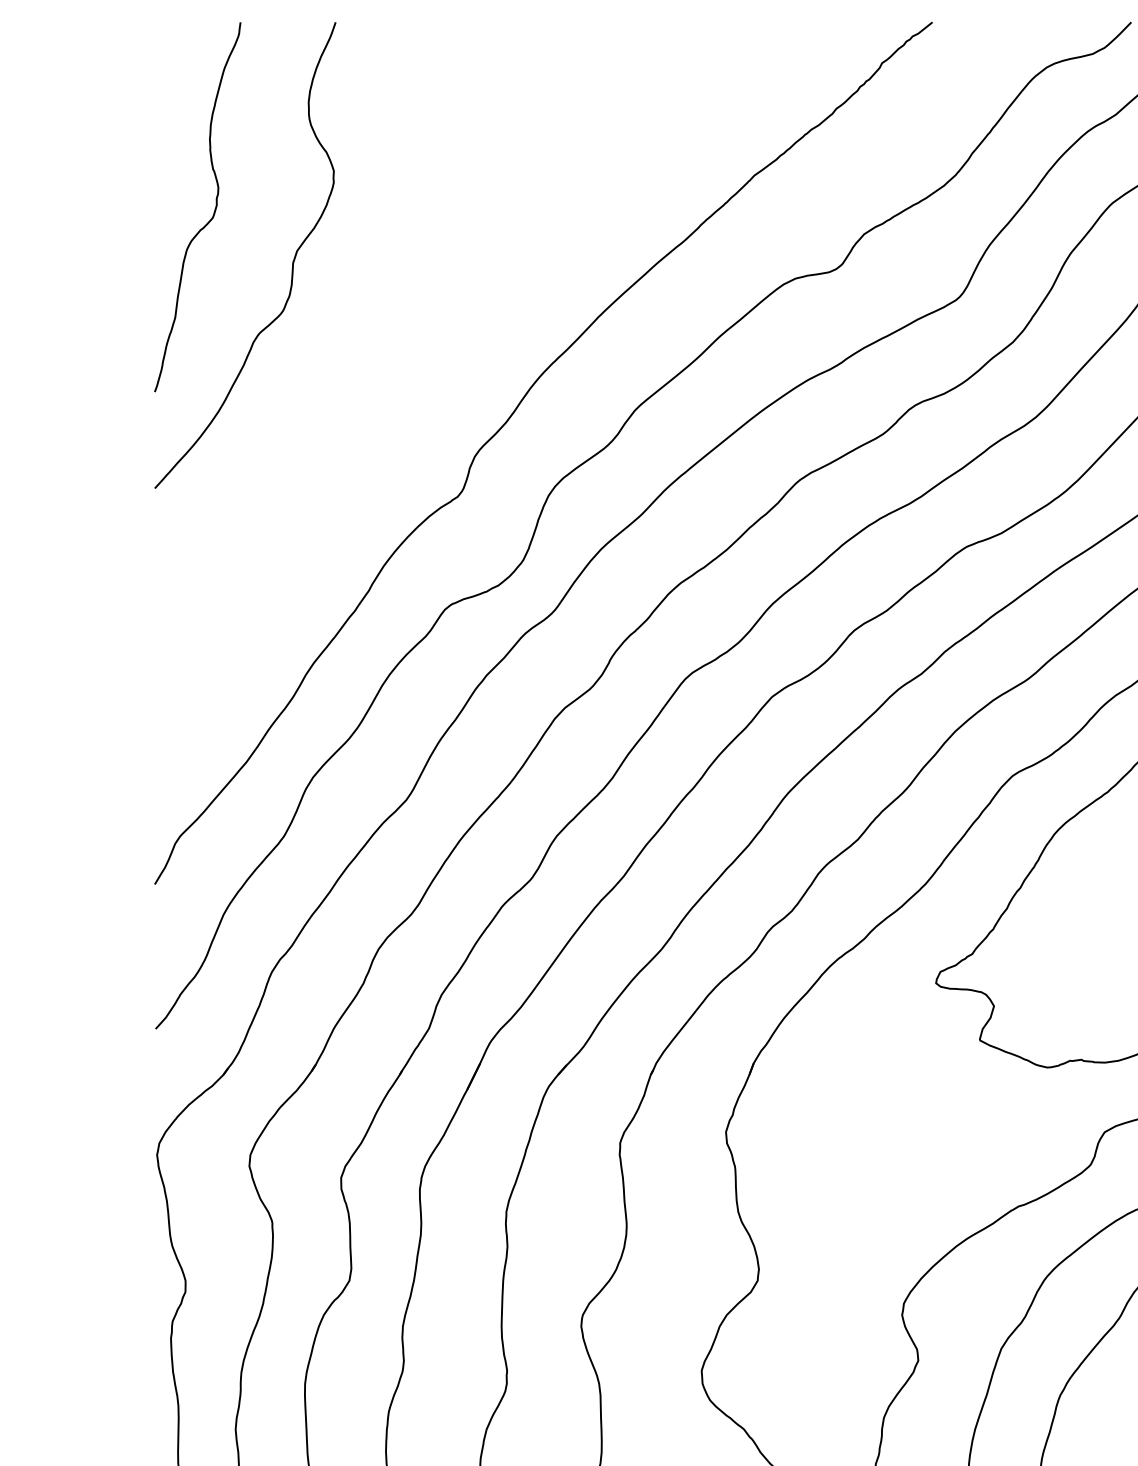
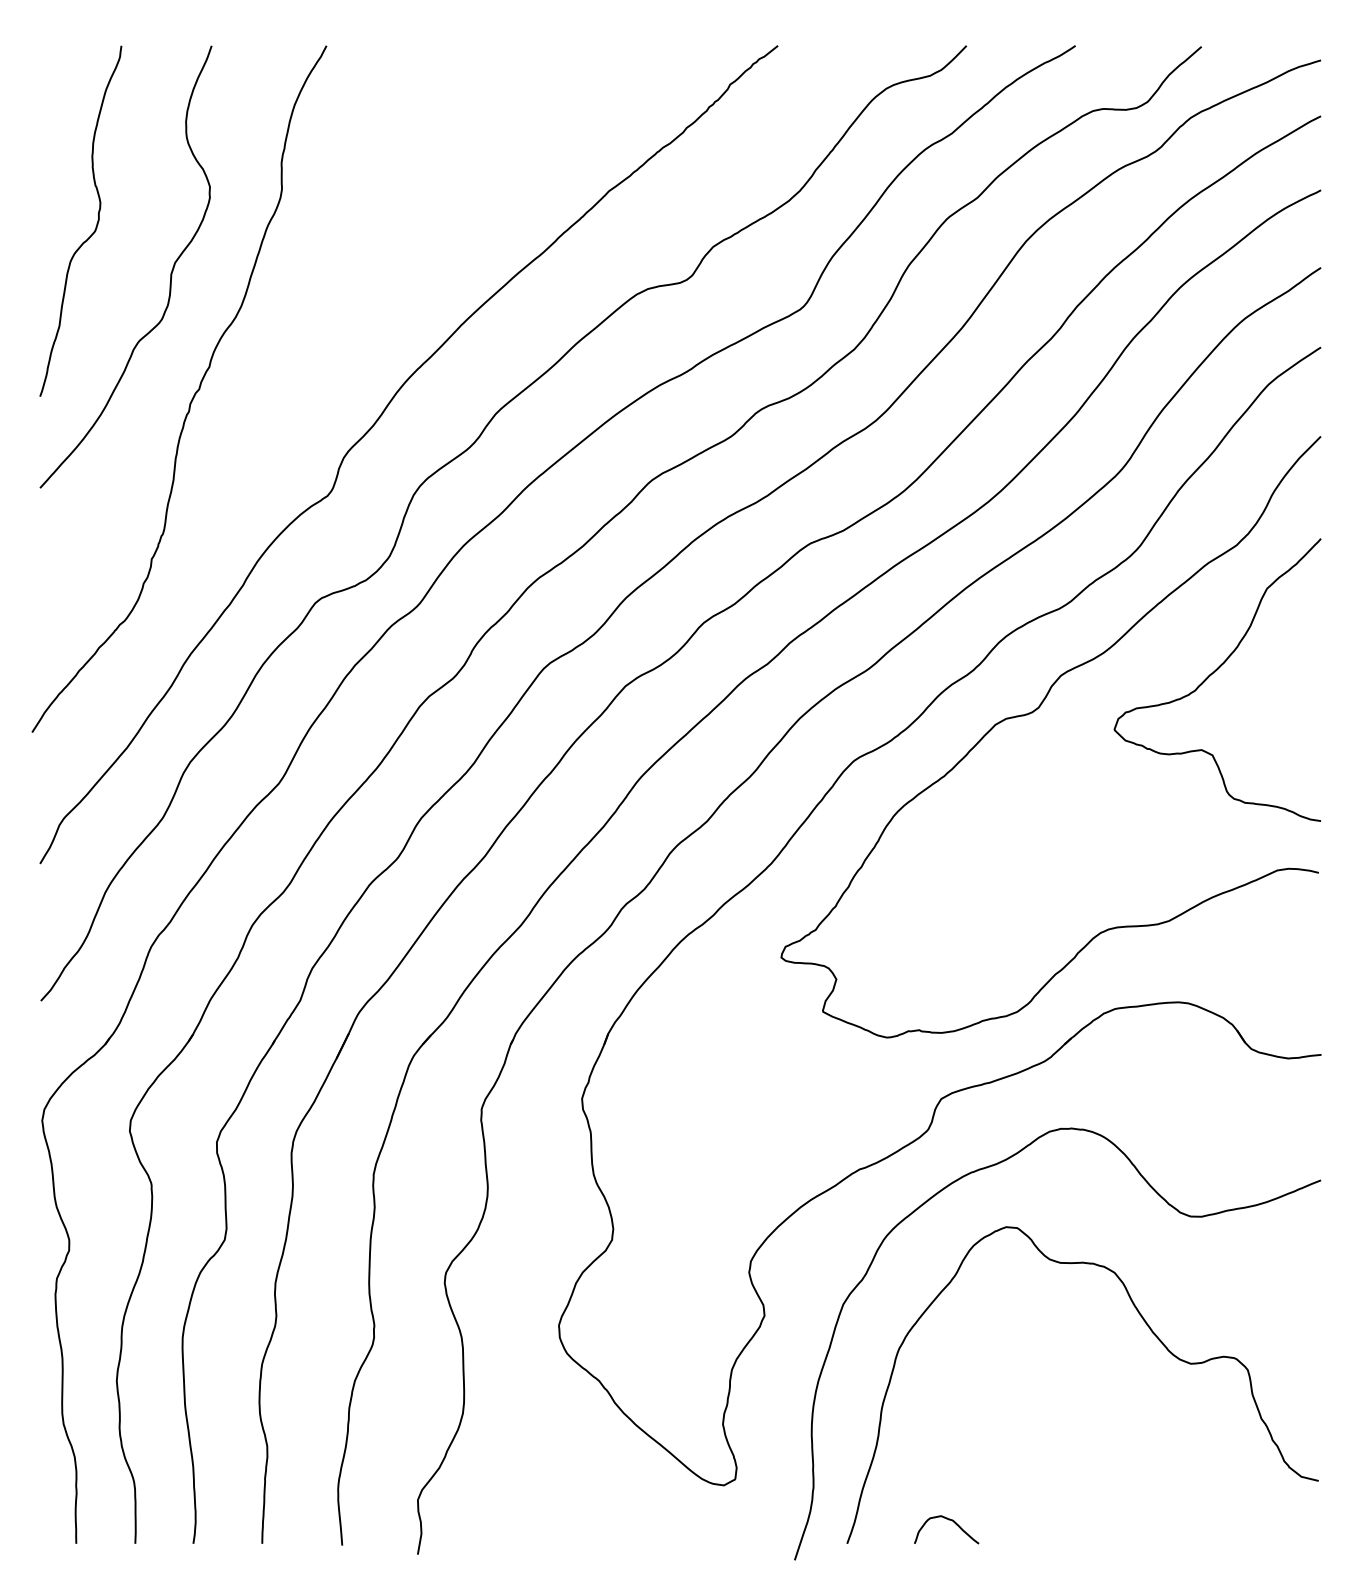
curve: (316, 390) -> (193, 395), added

